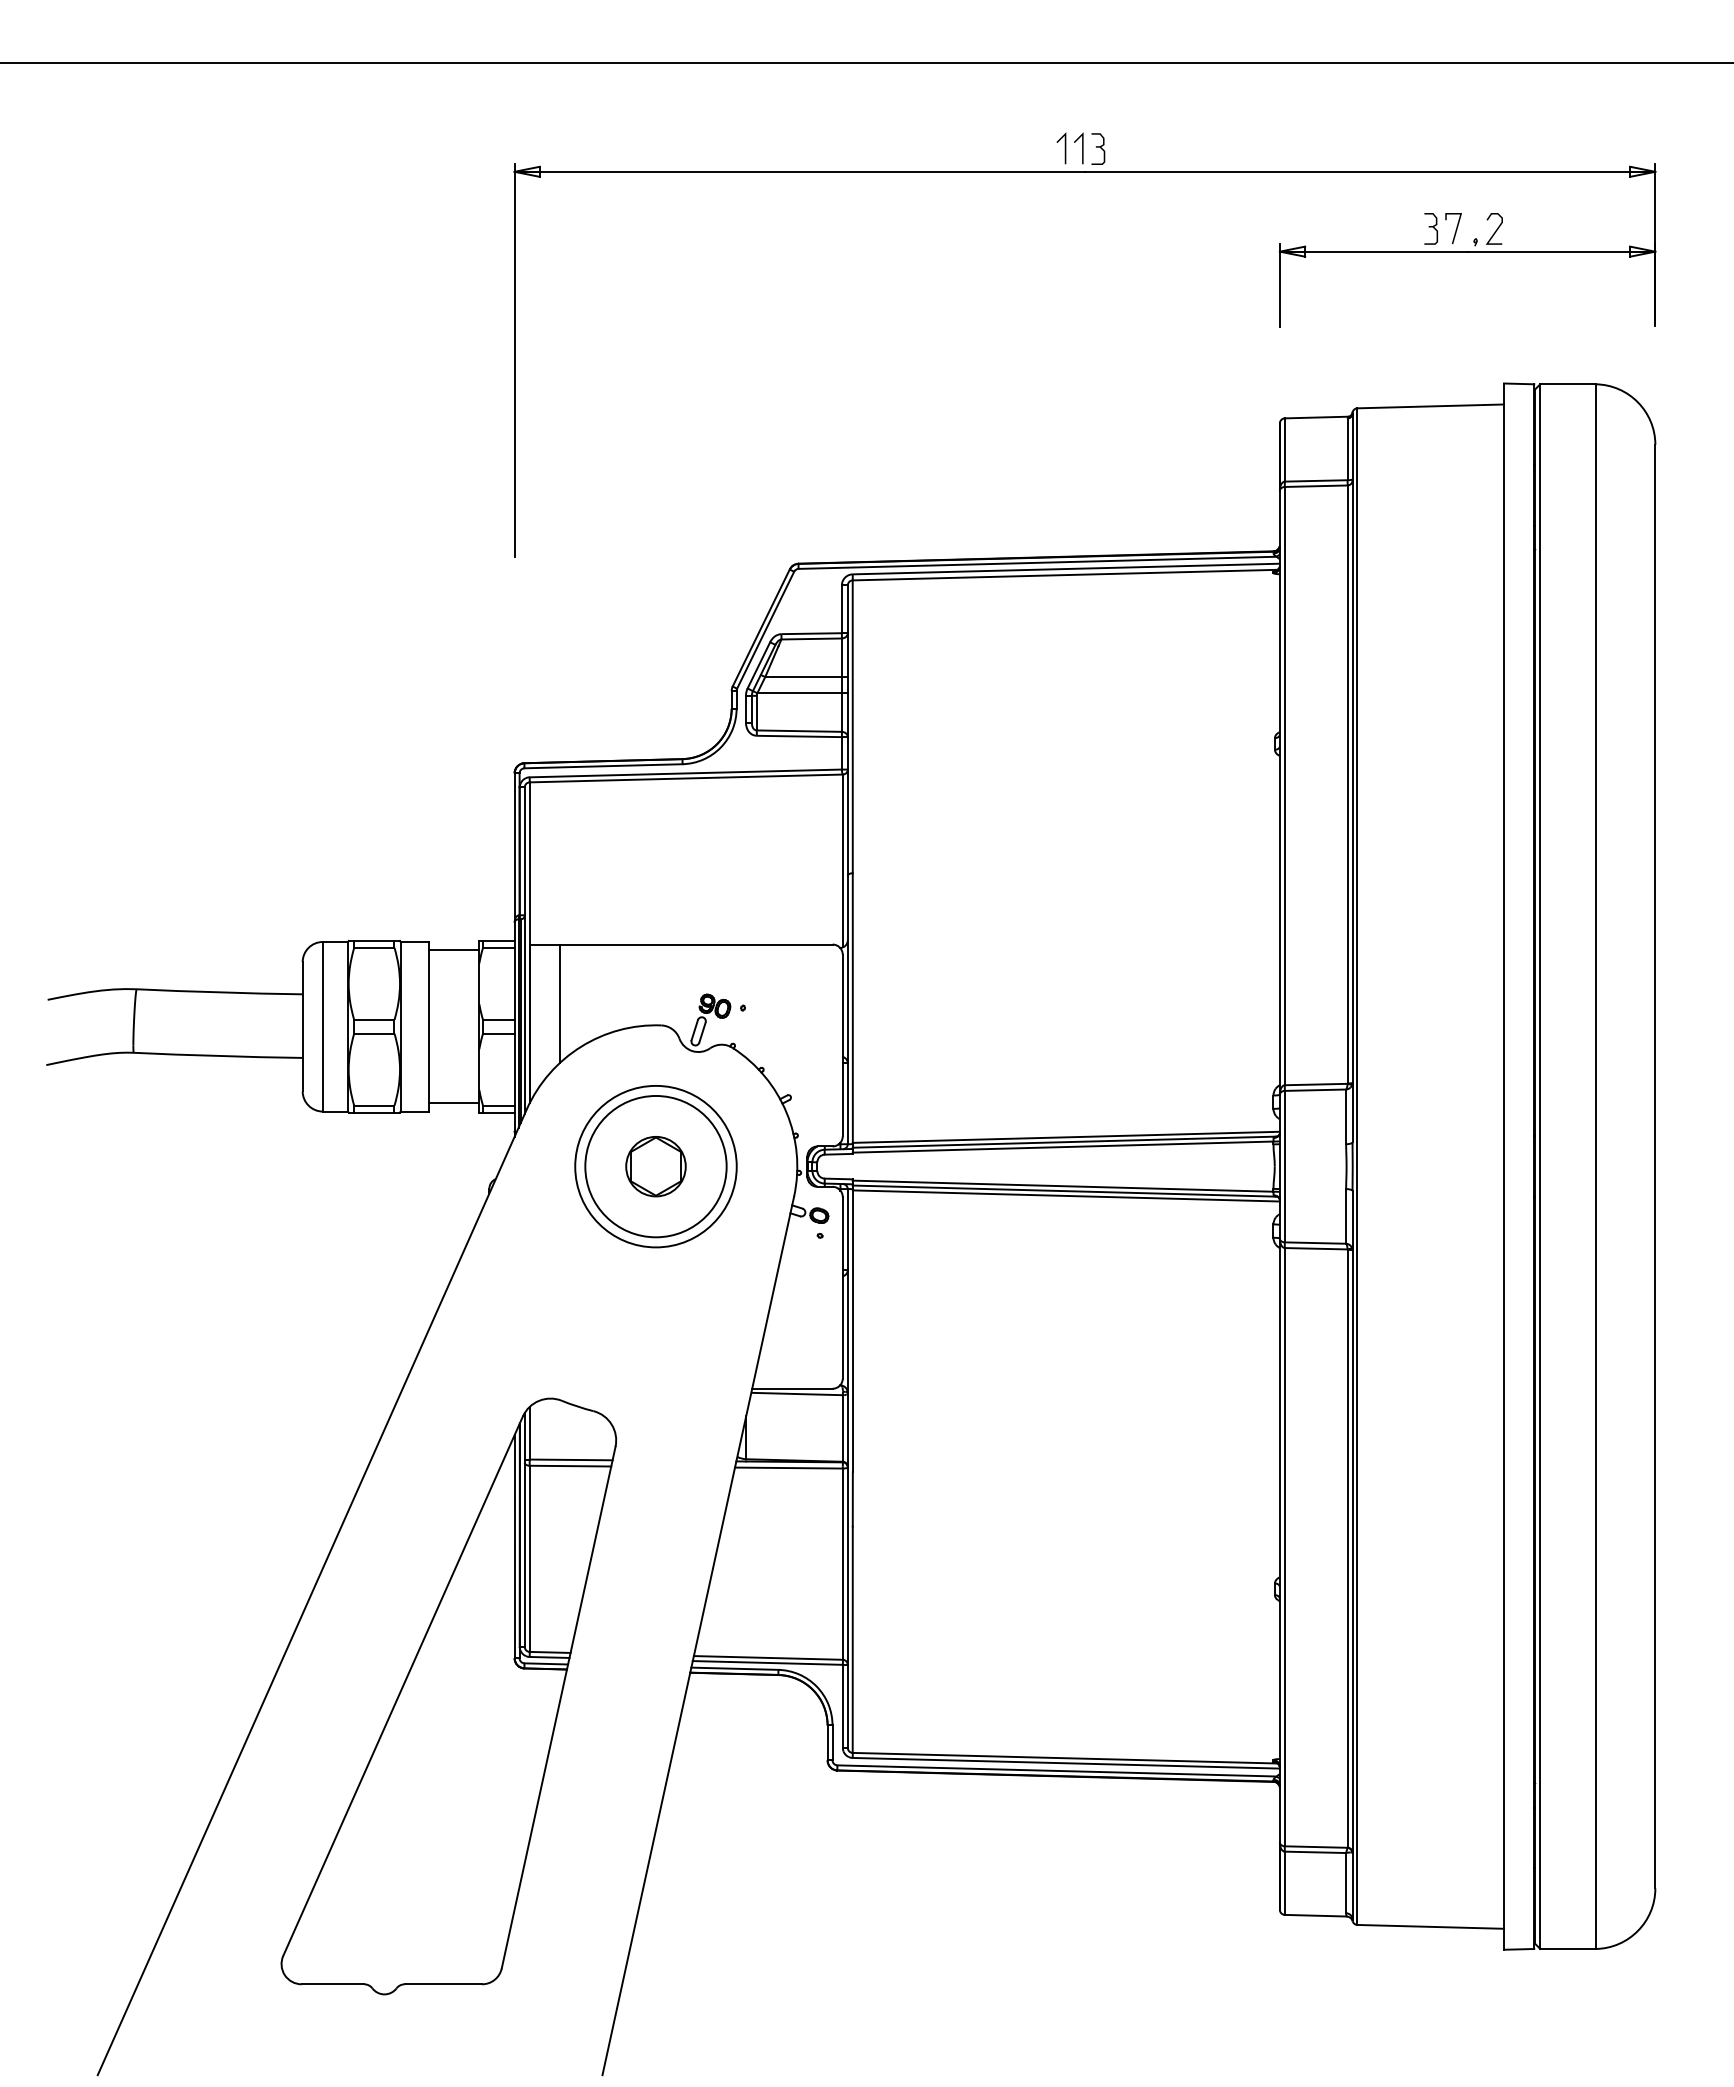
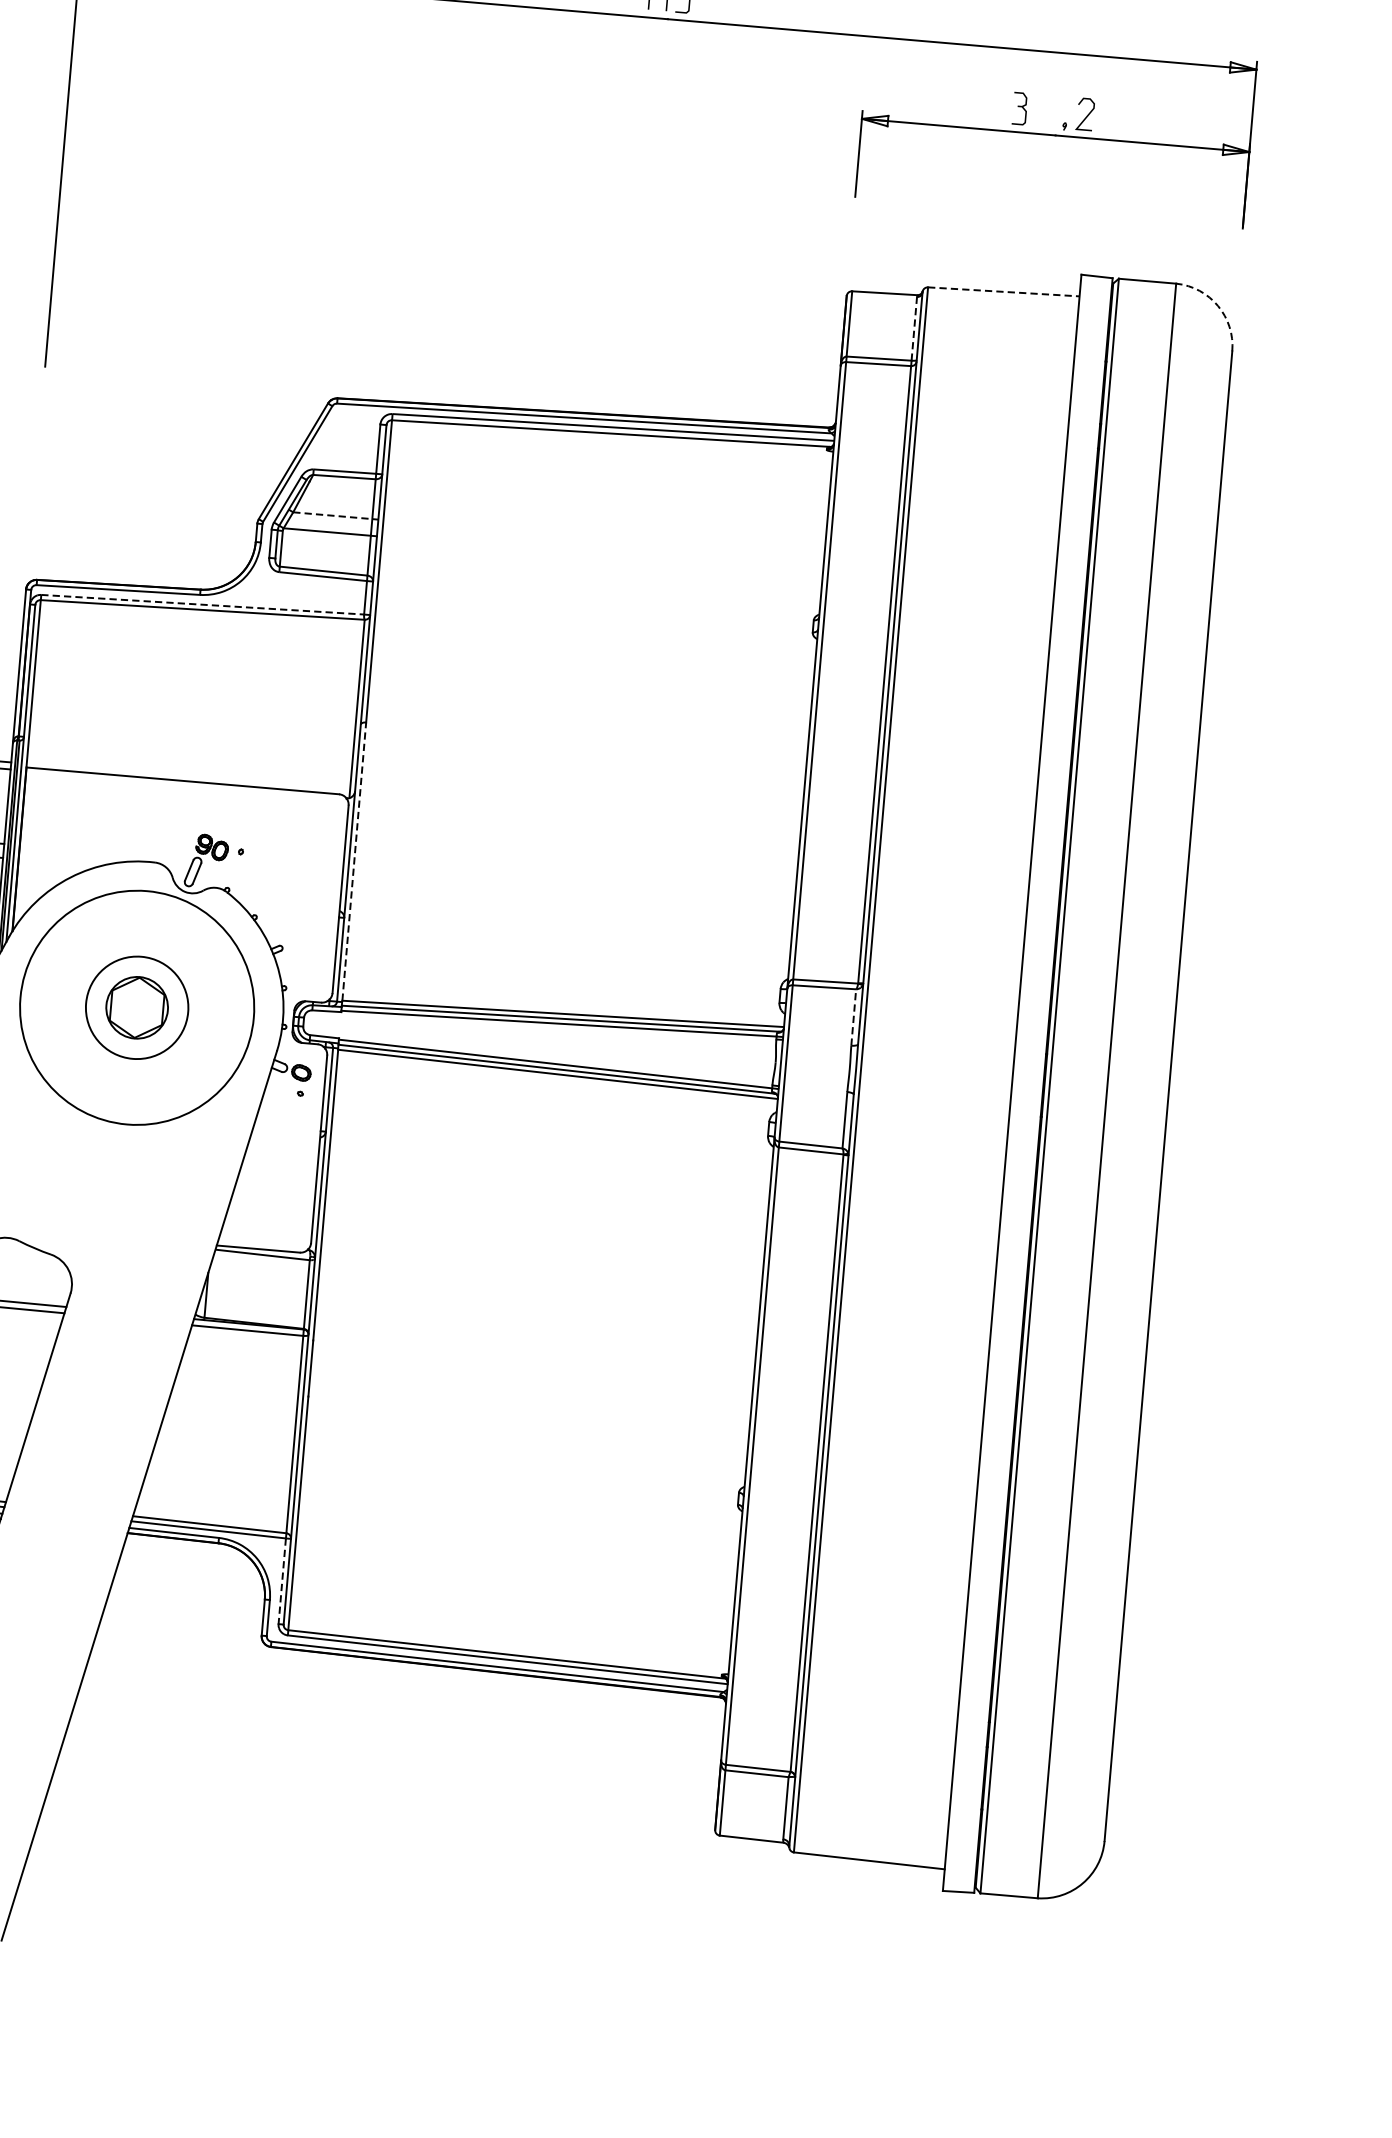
line: (1455, 229) -> (1045, 111), removed
arc: (1637, 402) -> (1217, 306), solid -> dashed
line: (1431, 406) -> (1004, 292), solid -> dashed
line: (1347, 449) -> (914, 328), solid -> dashed
line: (807, 677) -> (336, 516), solid -> dashed
line: (686, 773) -> (203, 604), solid -> dashed
line: (560, 1003) -> (53, 831), removed
line: (852, 1008) -> (353, 862), solid -> dashed
line: (1346, 1116) -> (854, 1017), solid -> dashed
circle: (655, 1166) -> (136, 1007), size x0.7
circle: (655, 1166) -> (136, 1007), size x1.4
line: (842, 1706) -> (281, 1581), solid -> dashed

